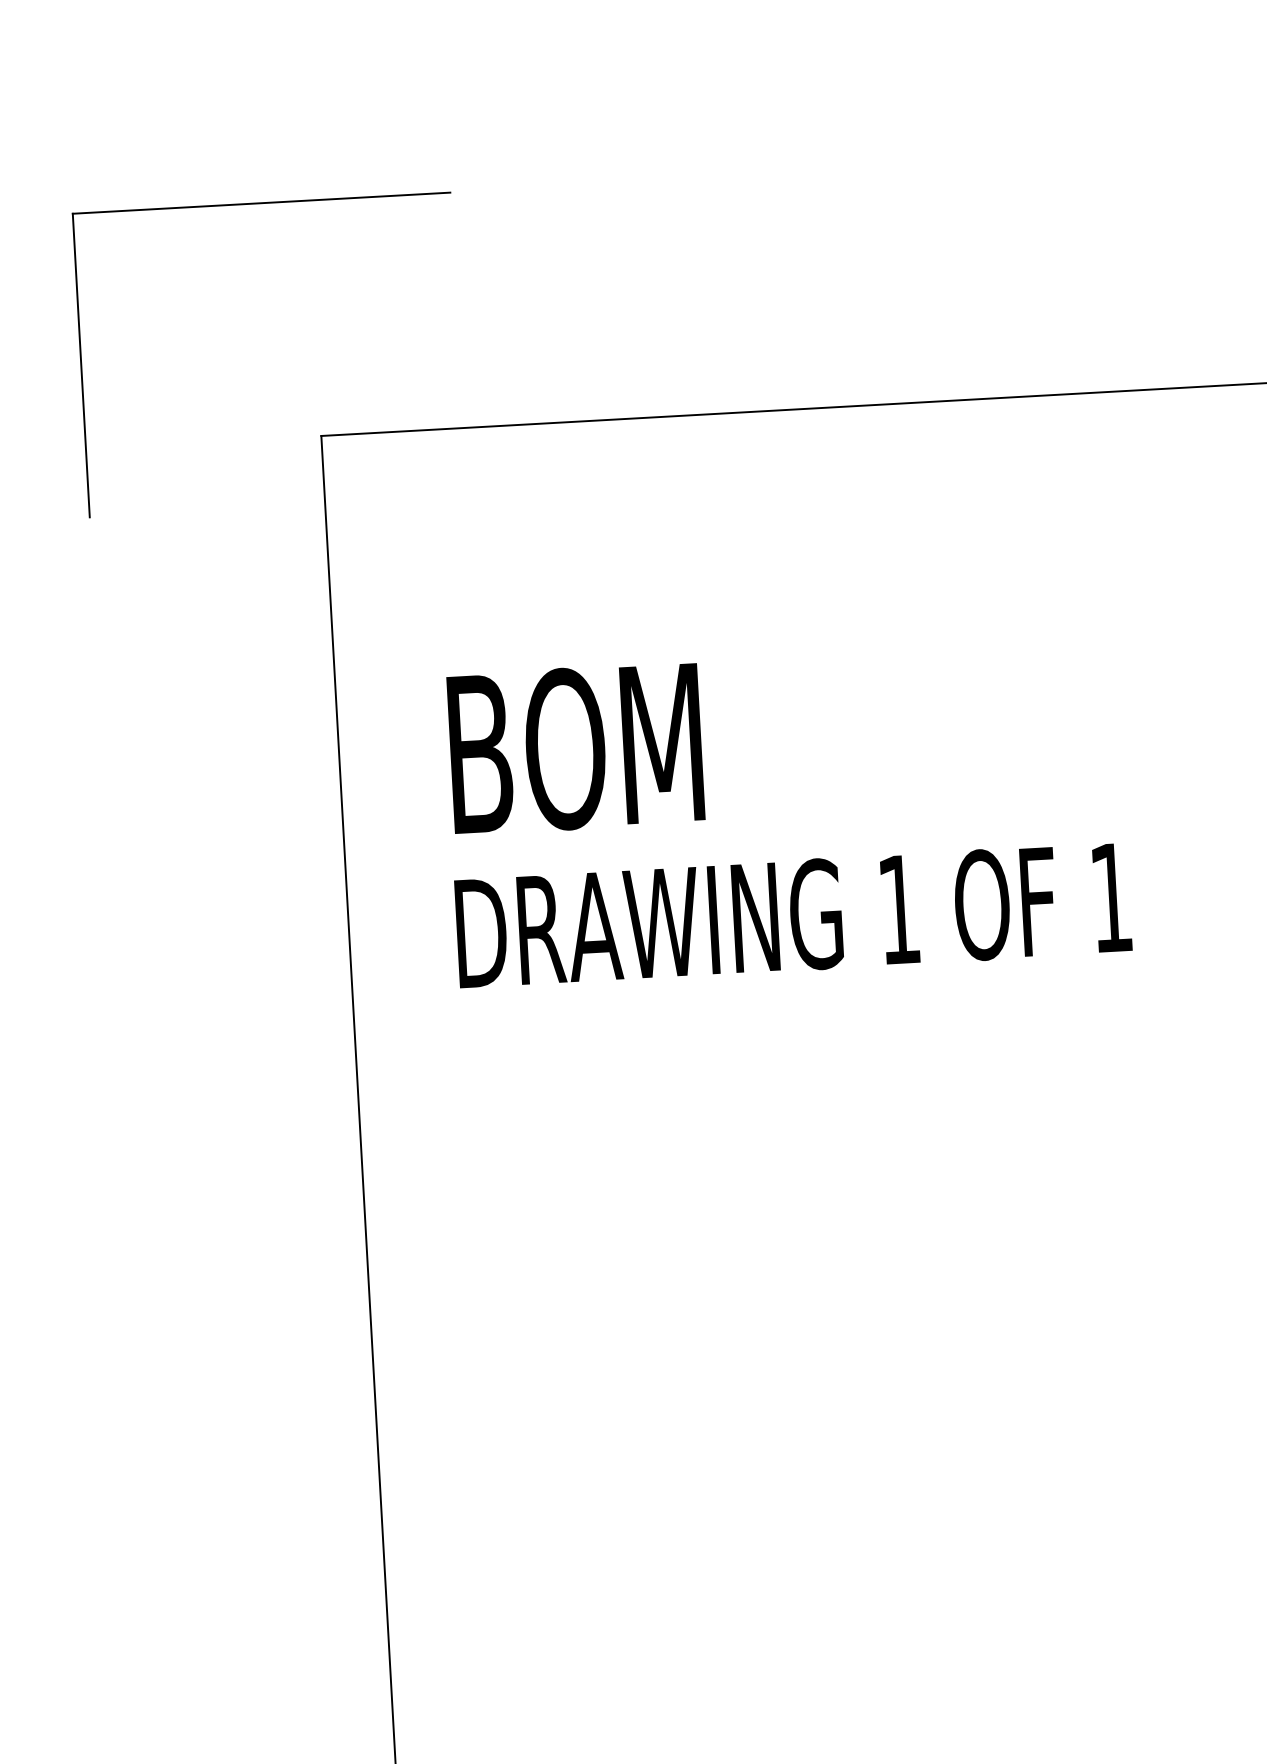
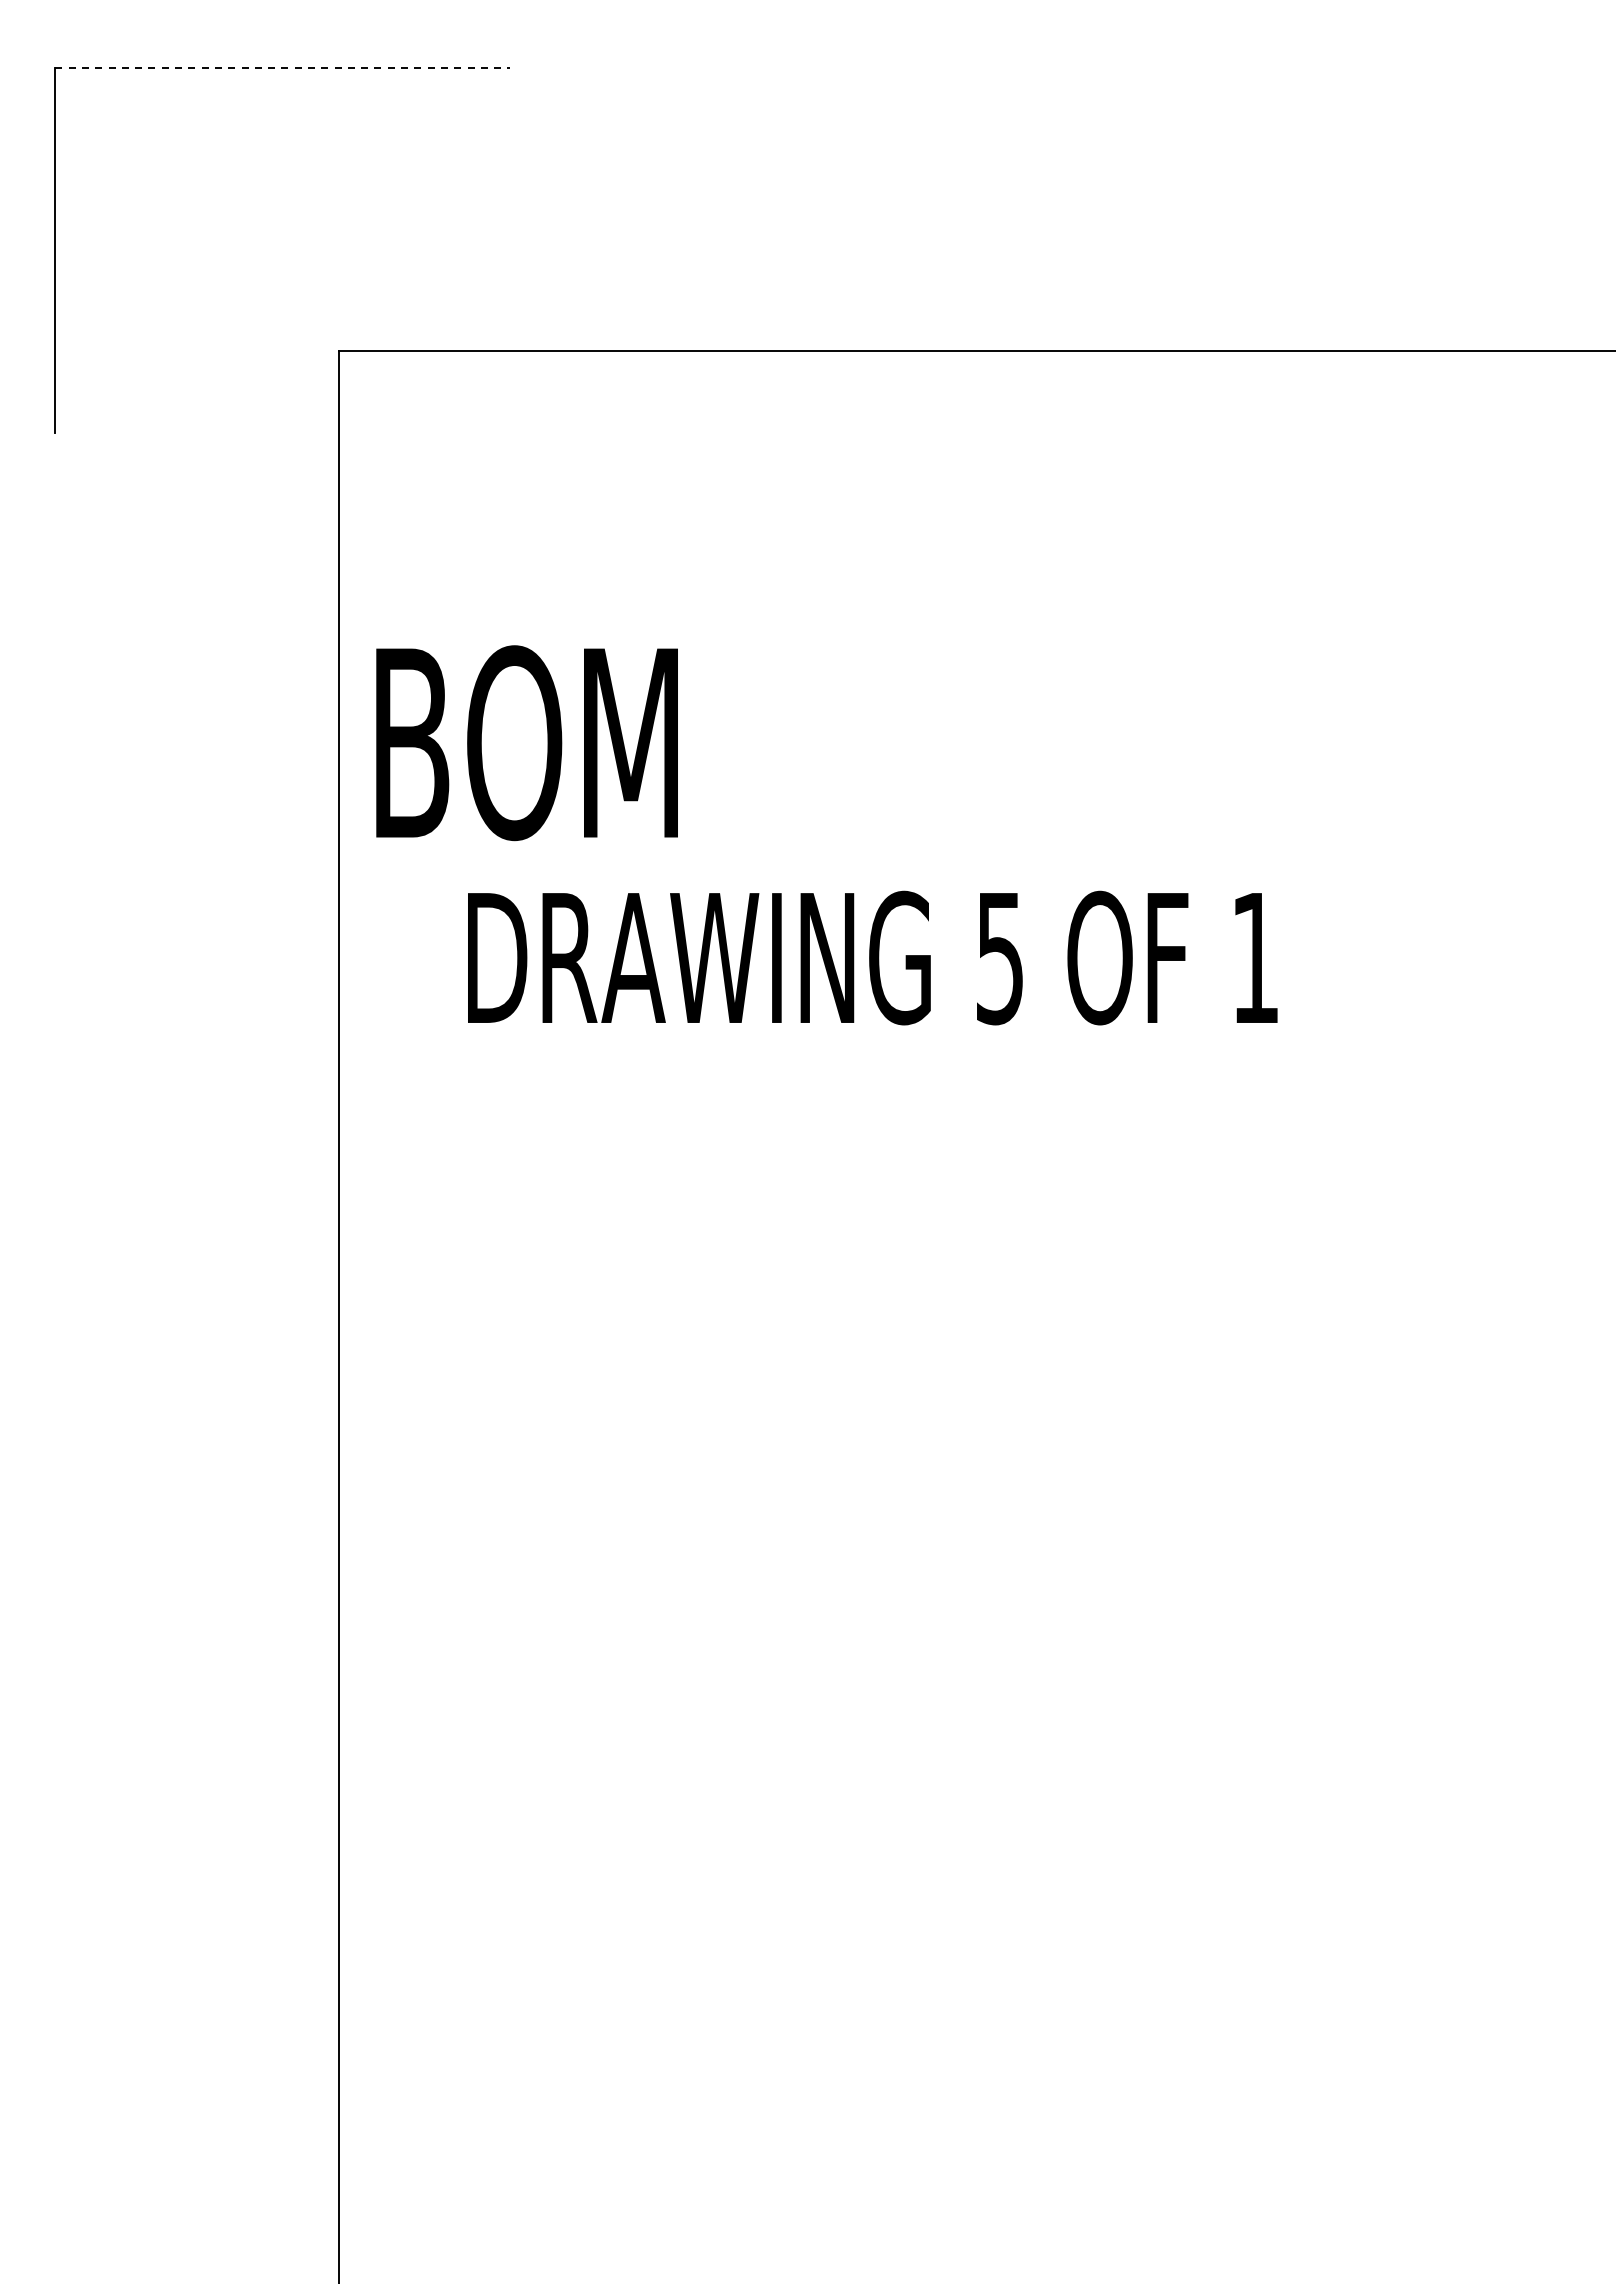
line: (262, 202) -> (283, 67), solid -> dashed
text: (575, 748) -> (526, 743), moved
text: (898, 910) -> (999, 959), 1 -> 5

